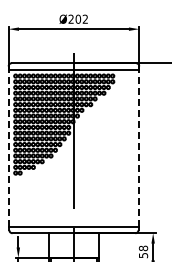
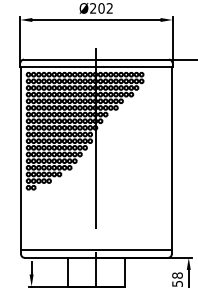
line: (9, 148) -> (21, 159), dashed -> solid
line: (138, 148) -> (171, 159), dashed -> solid

